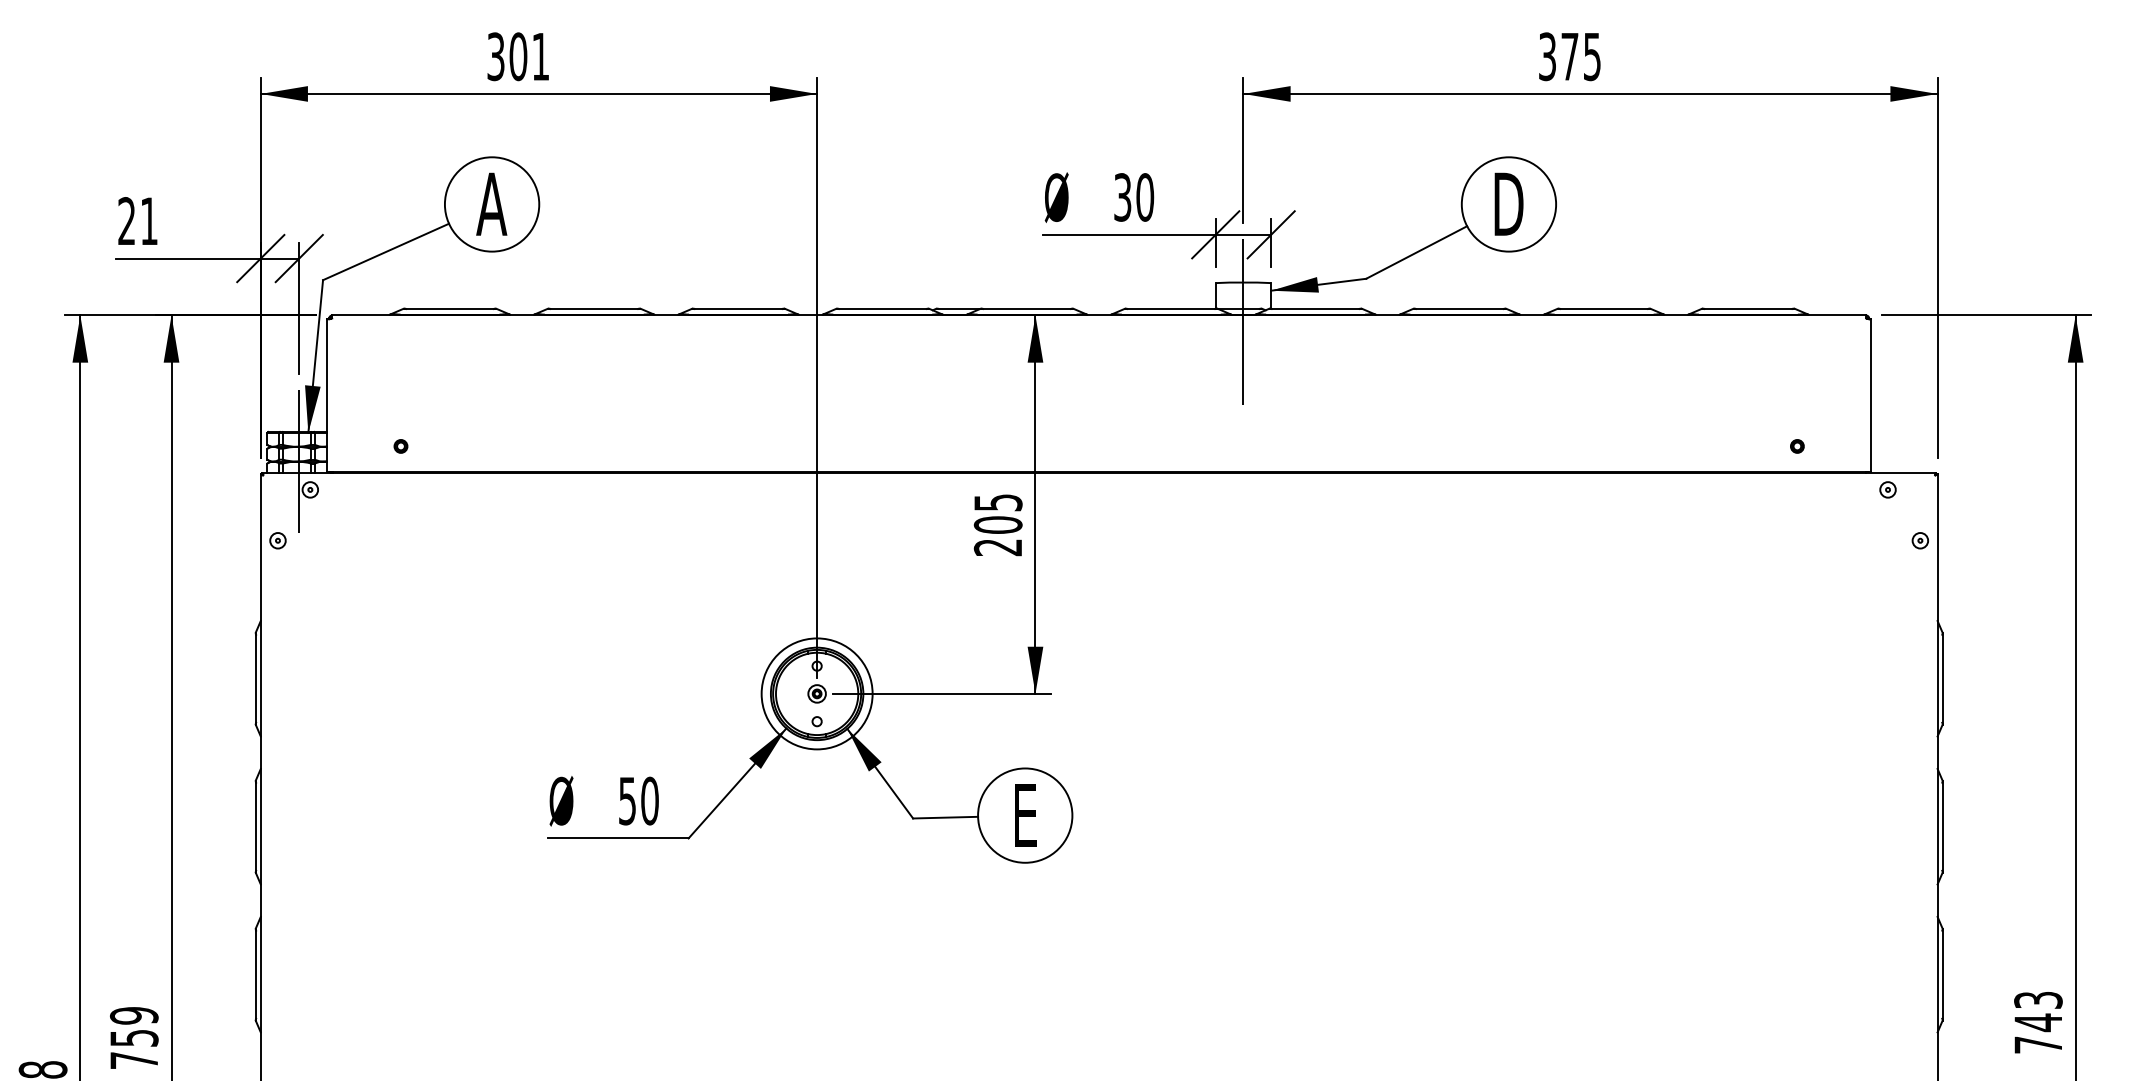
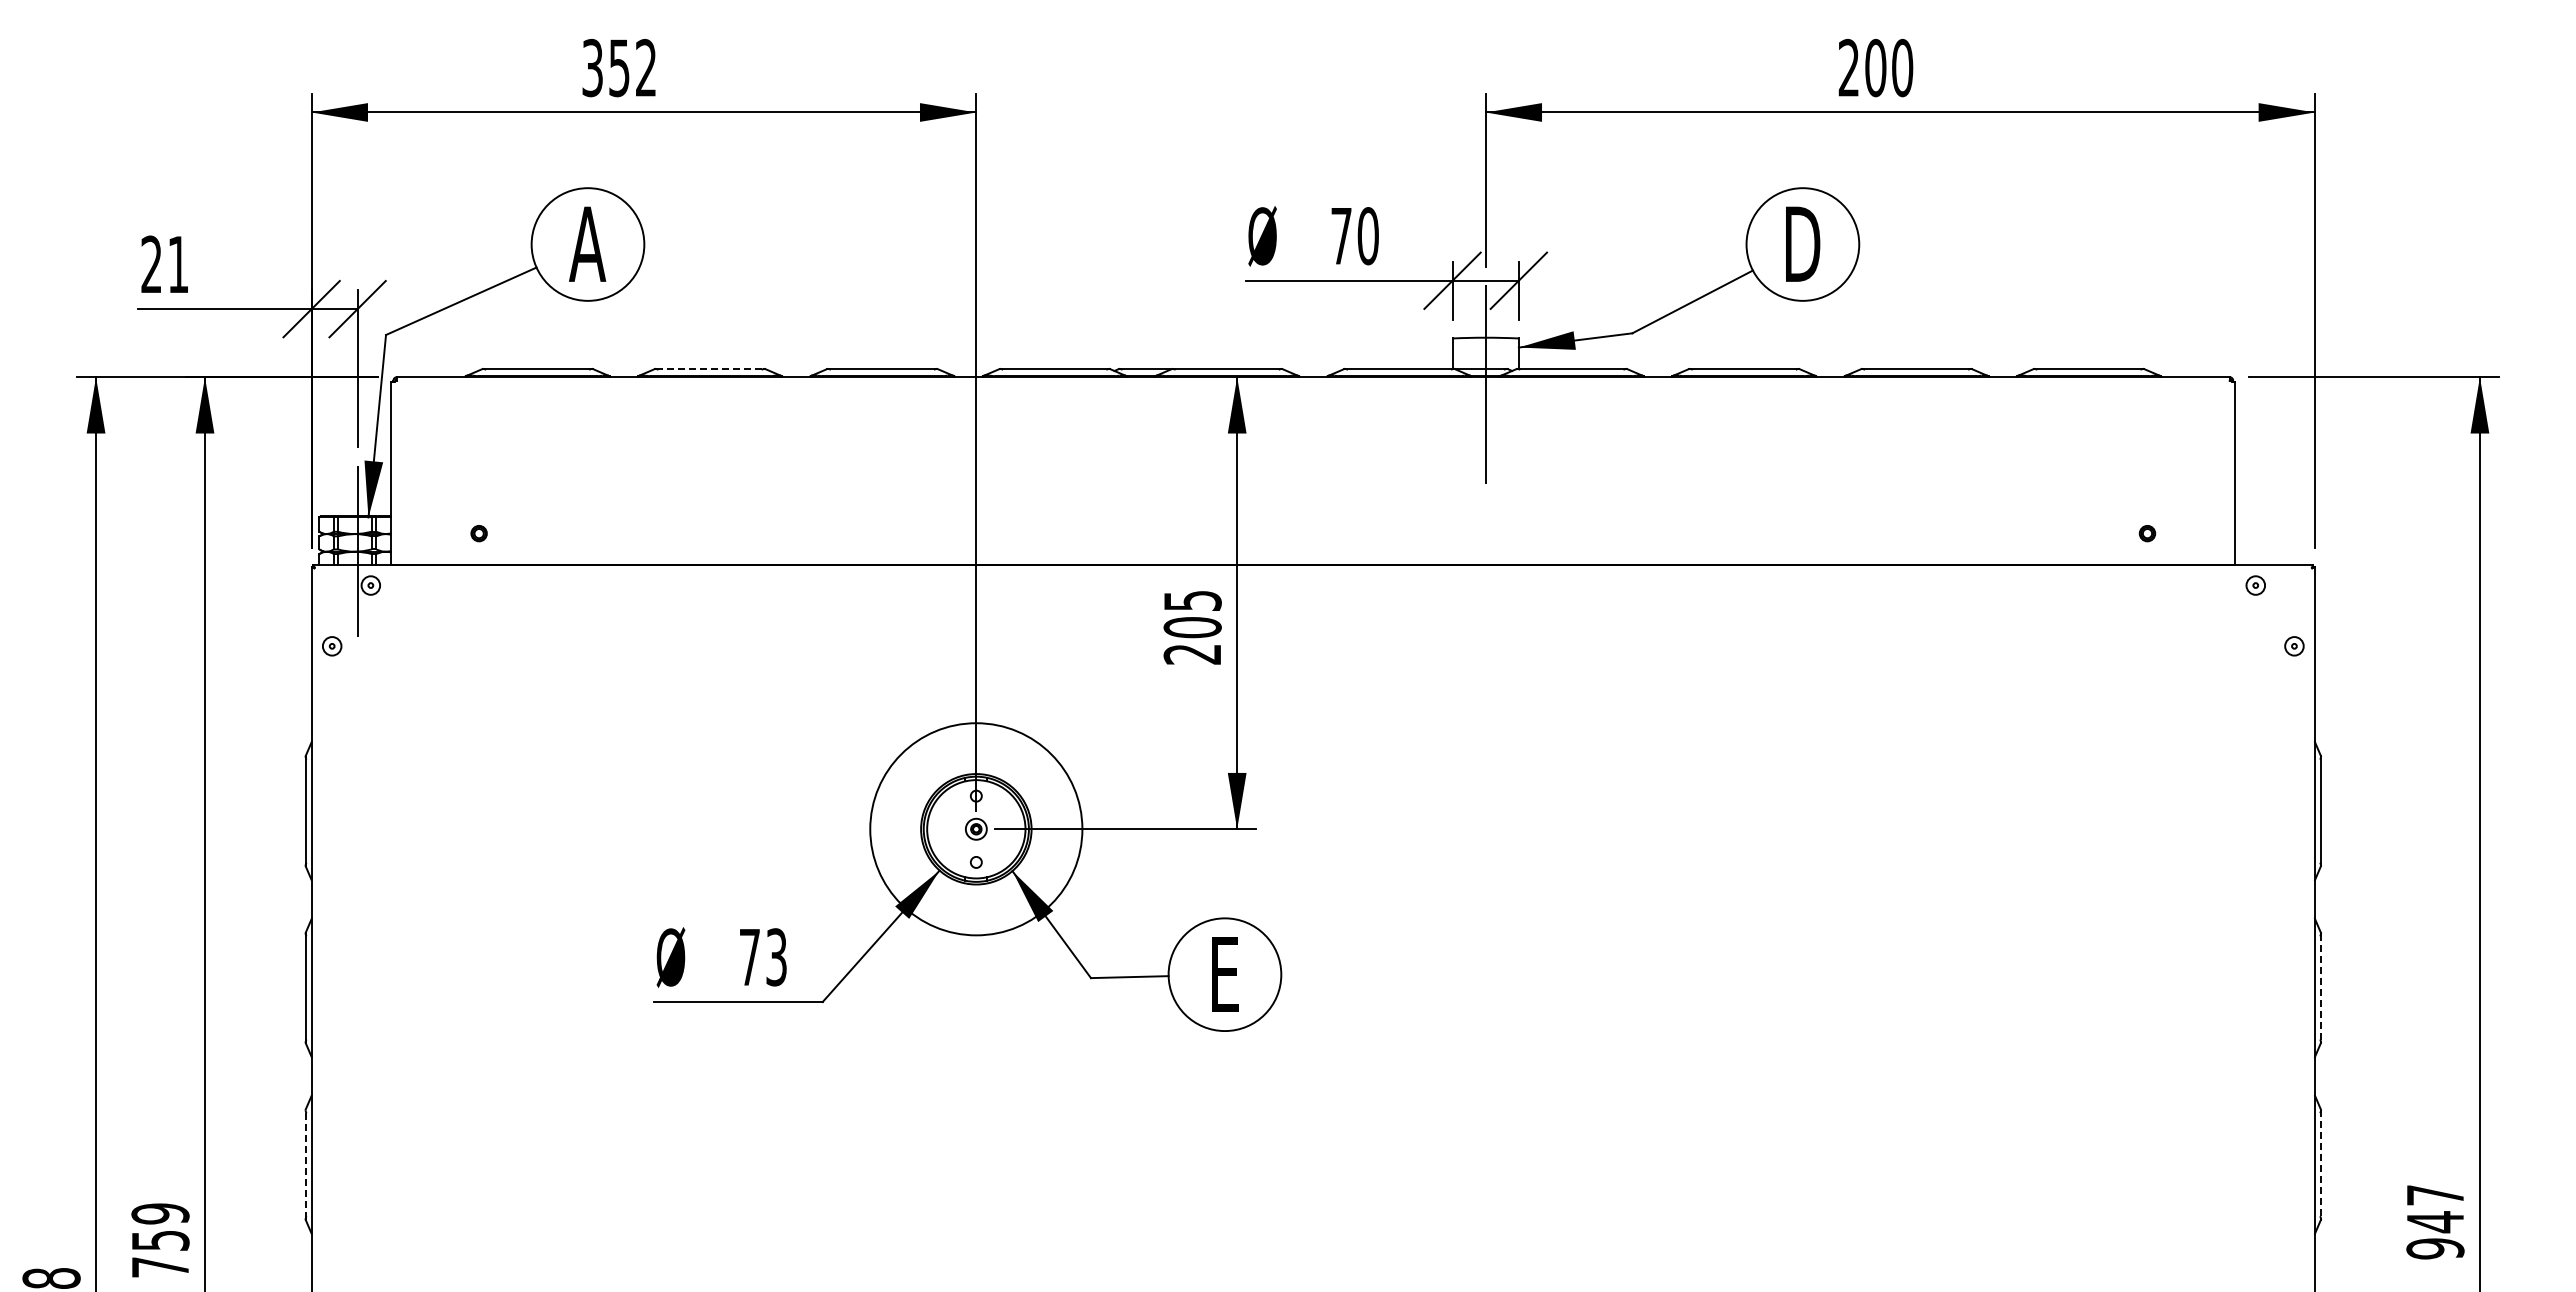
text: (529, 56) -> (632, 67), 301 -> 352
text: (1569, 56) -> (1875, 67), 375 -> 200
text: (1122, 197) -> (1341, 236), 30 -> 70
line: (594, 309) -> (710, 369), solid -> dashed
circle: (817, 694) -> (976, 829), size x1.6
text: (638, 801) -> (763, 957), 50 -> 73
line: (1942, 827) -> (2320, 988), solid -> dashed
line: (255, 974) -> (305, 1164), solid -> dashed
line: (1942, 975) -> (2320, 1165), solid -> dashed
text: (2038, 1023) -> (2435, 1222), 743 -> 947

